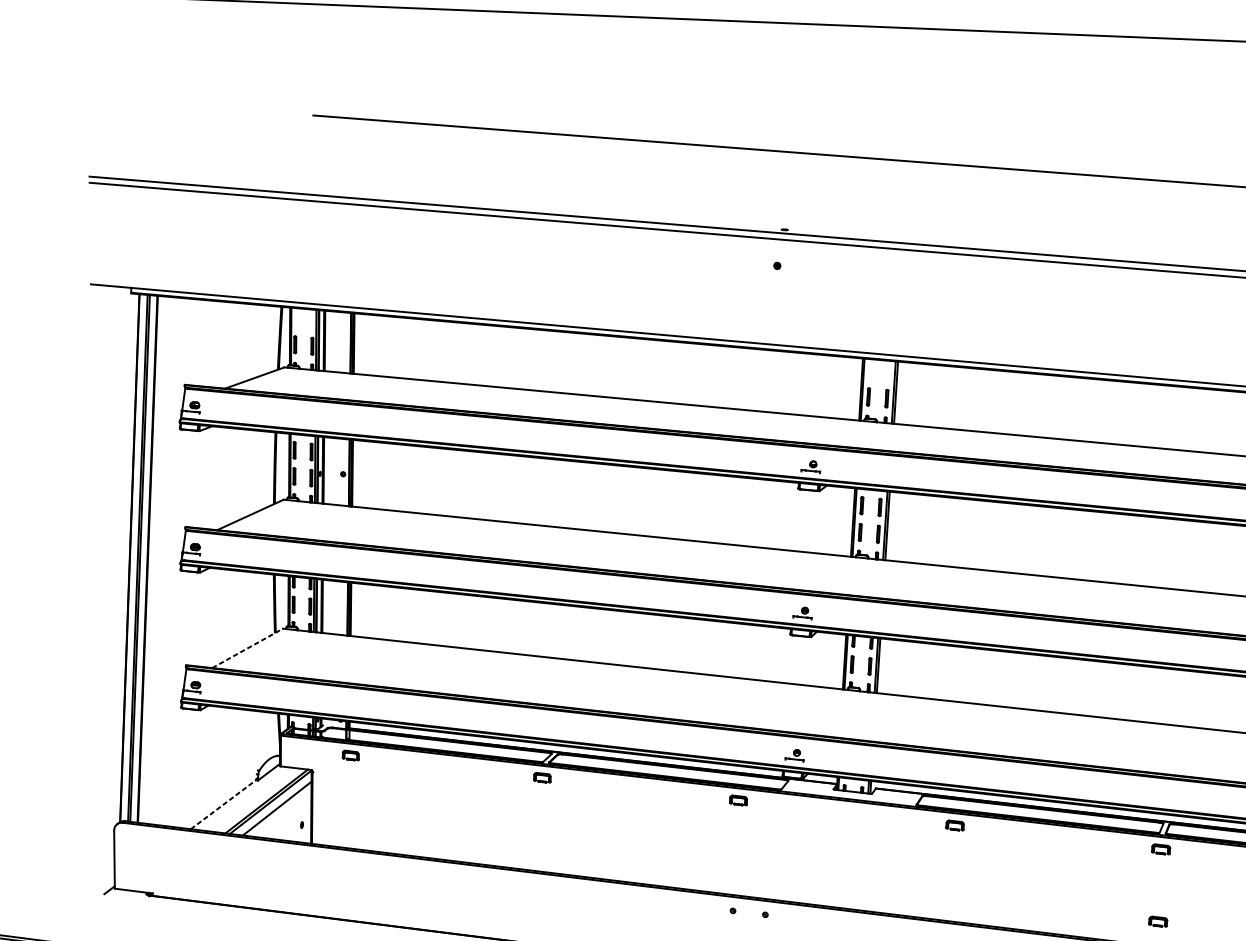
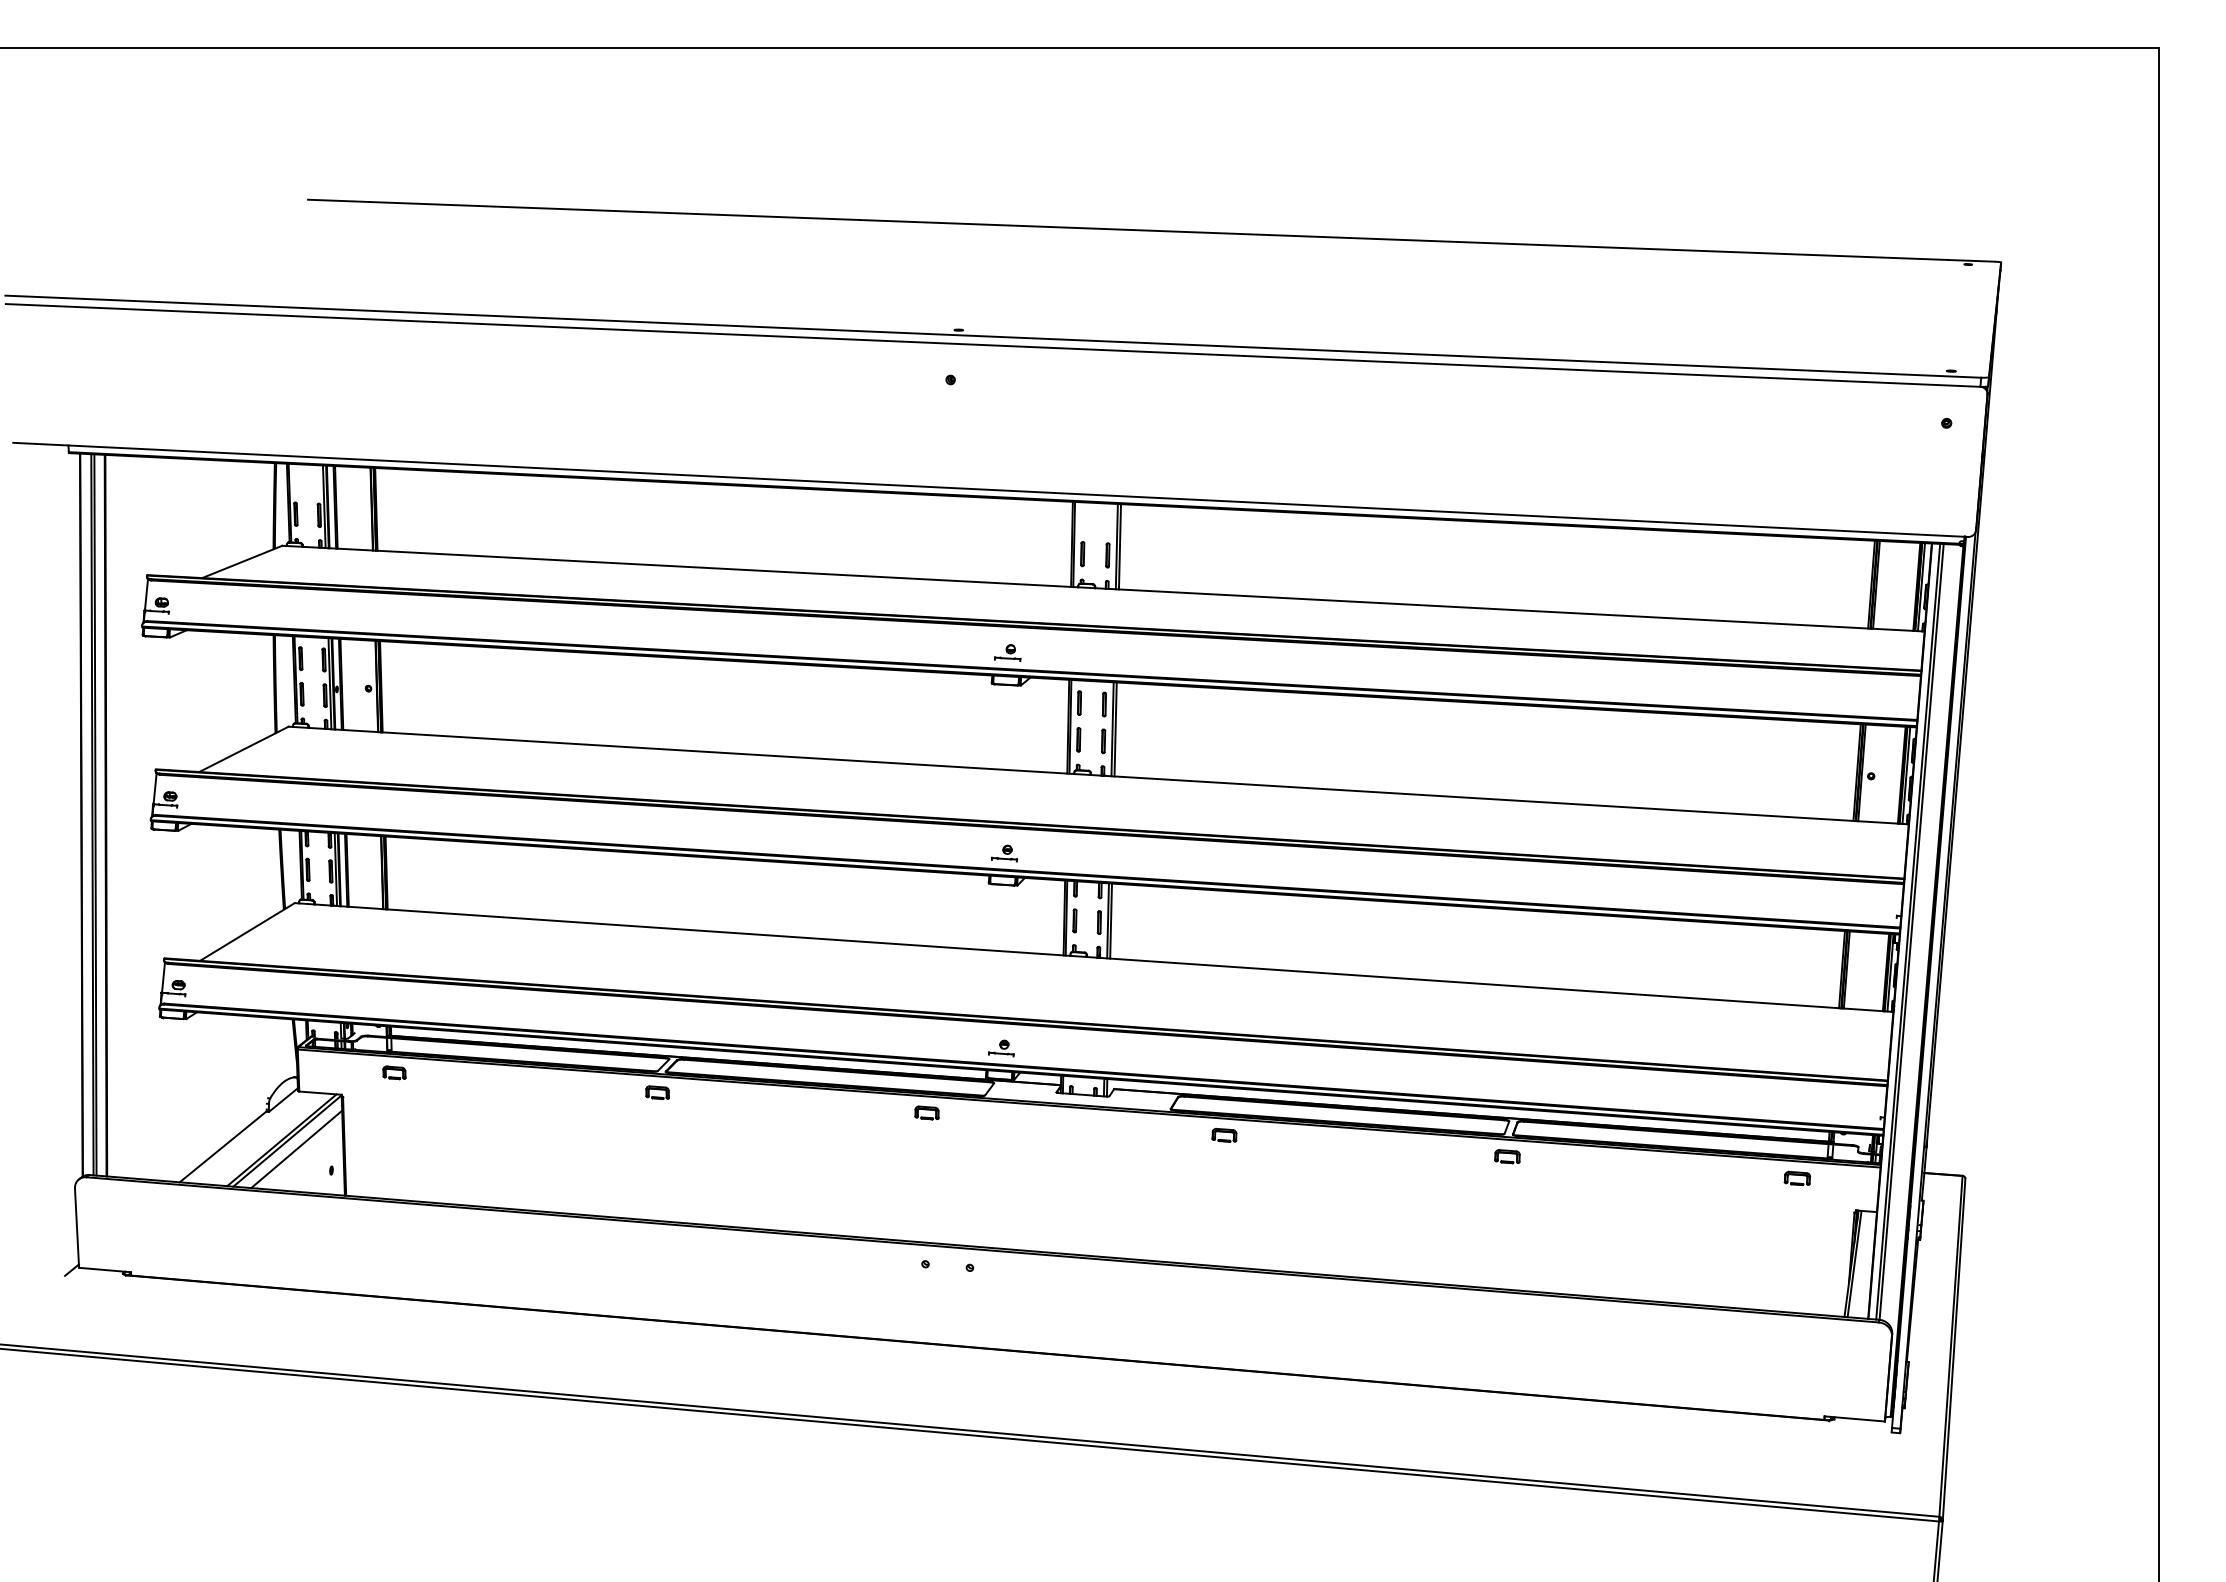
line: (247, 648) -> (247, 931), dashed -> solid
line: (223, 804) -> (223, 1146), dashed -> solid
part: (1158, 921) -> (1507, 1255), removed

